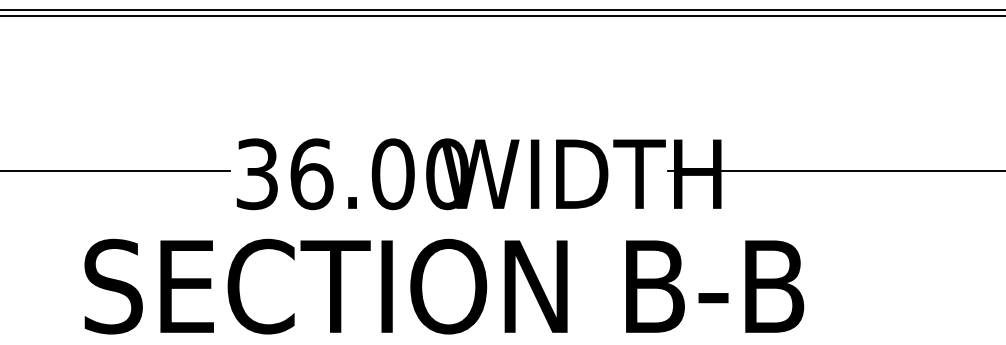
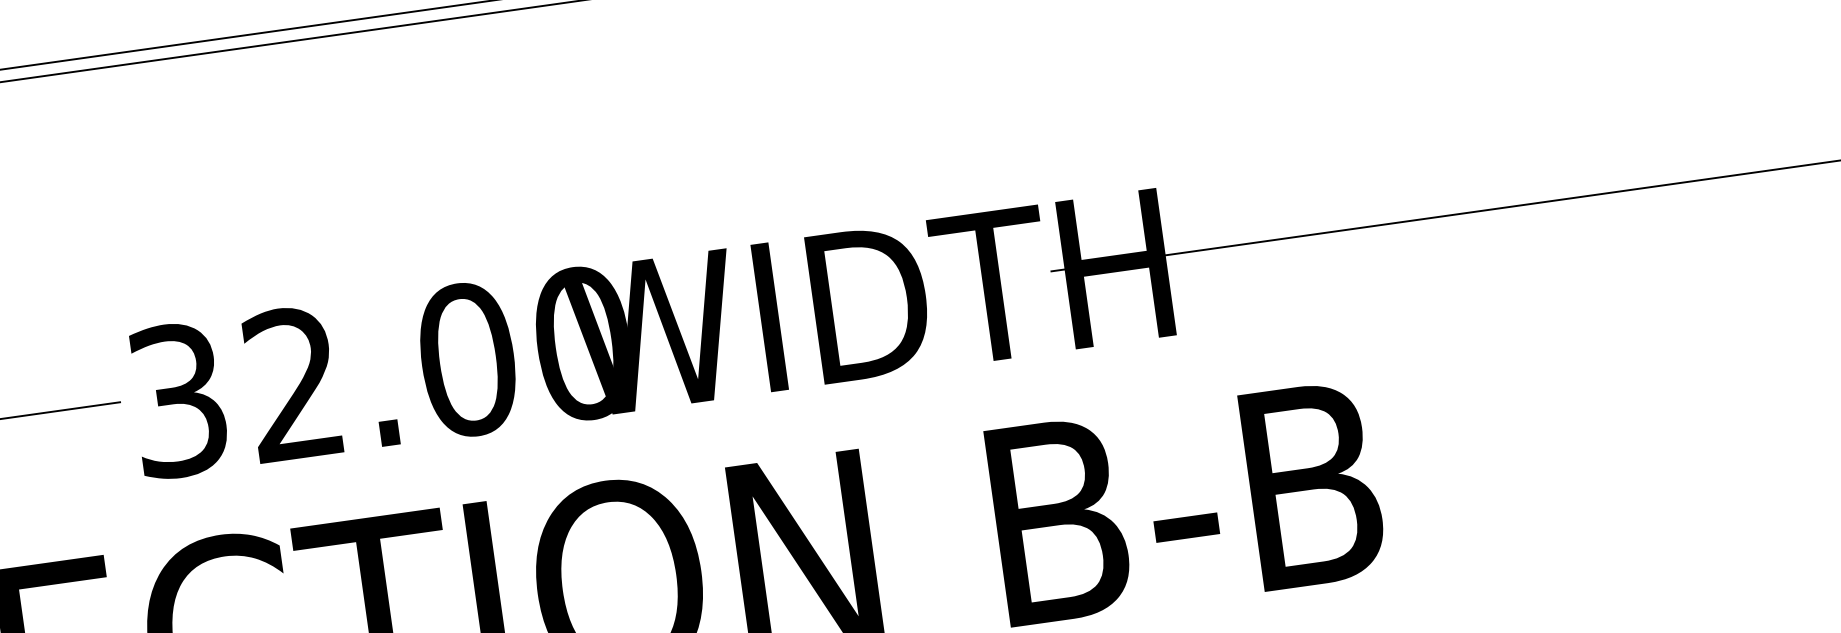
text: (311, 174) -> (293, 384), 36.00 -> 32.00

